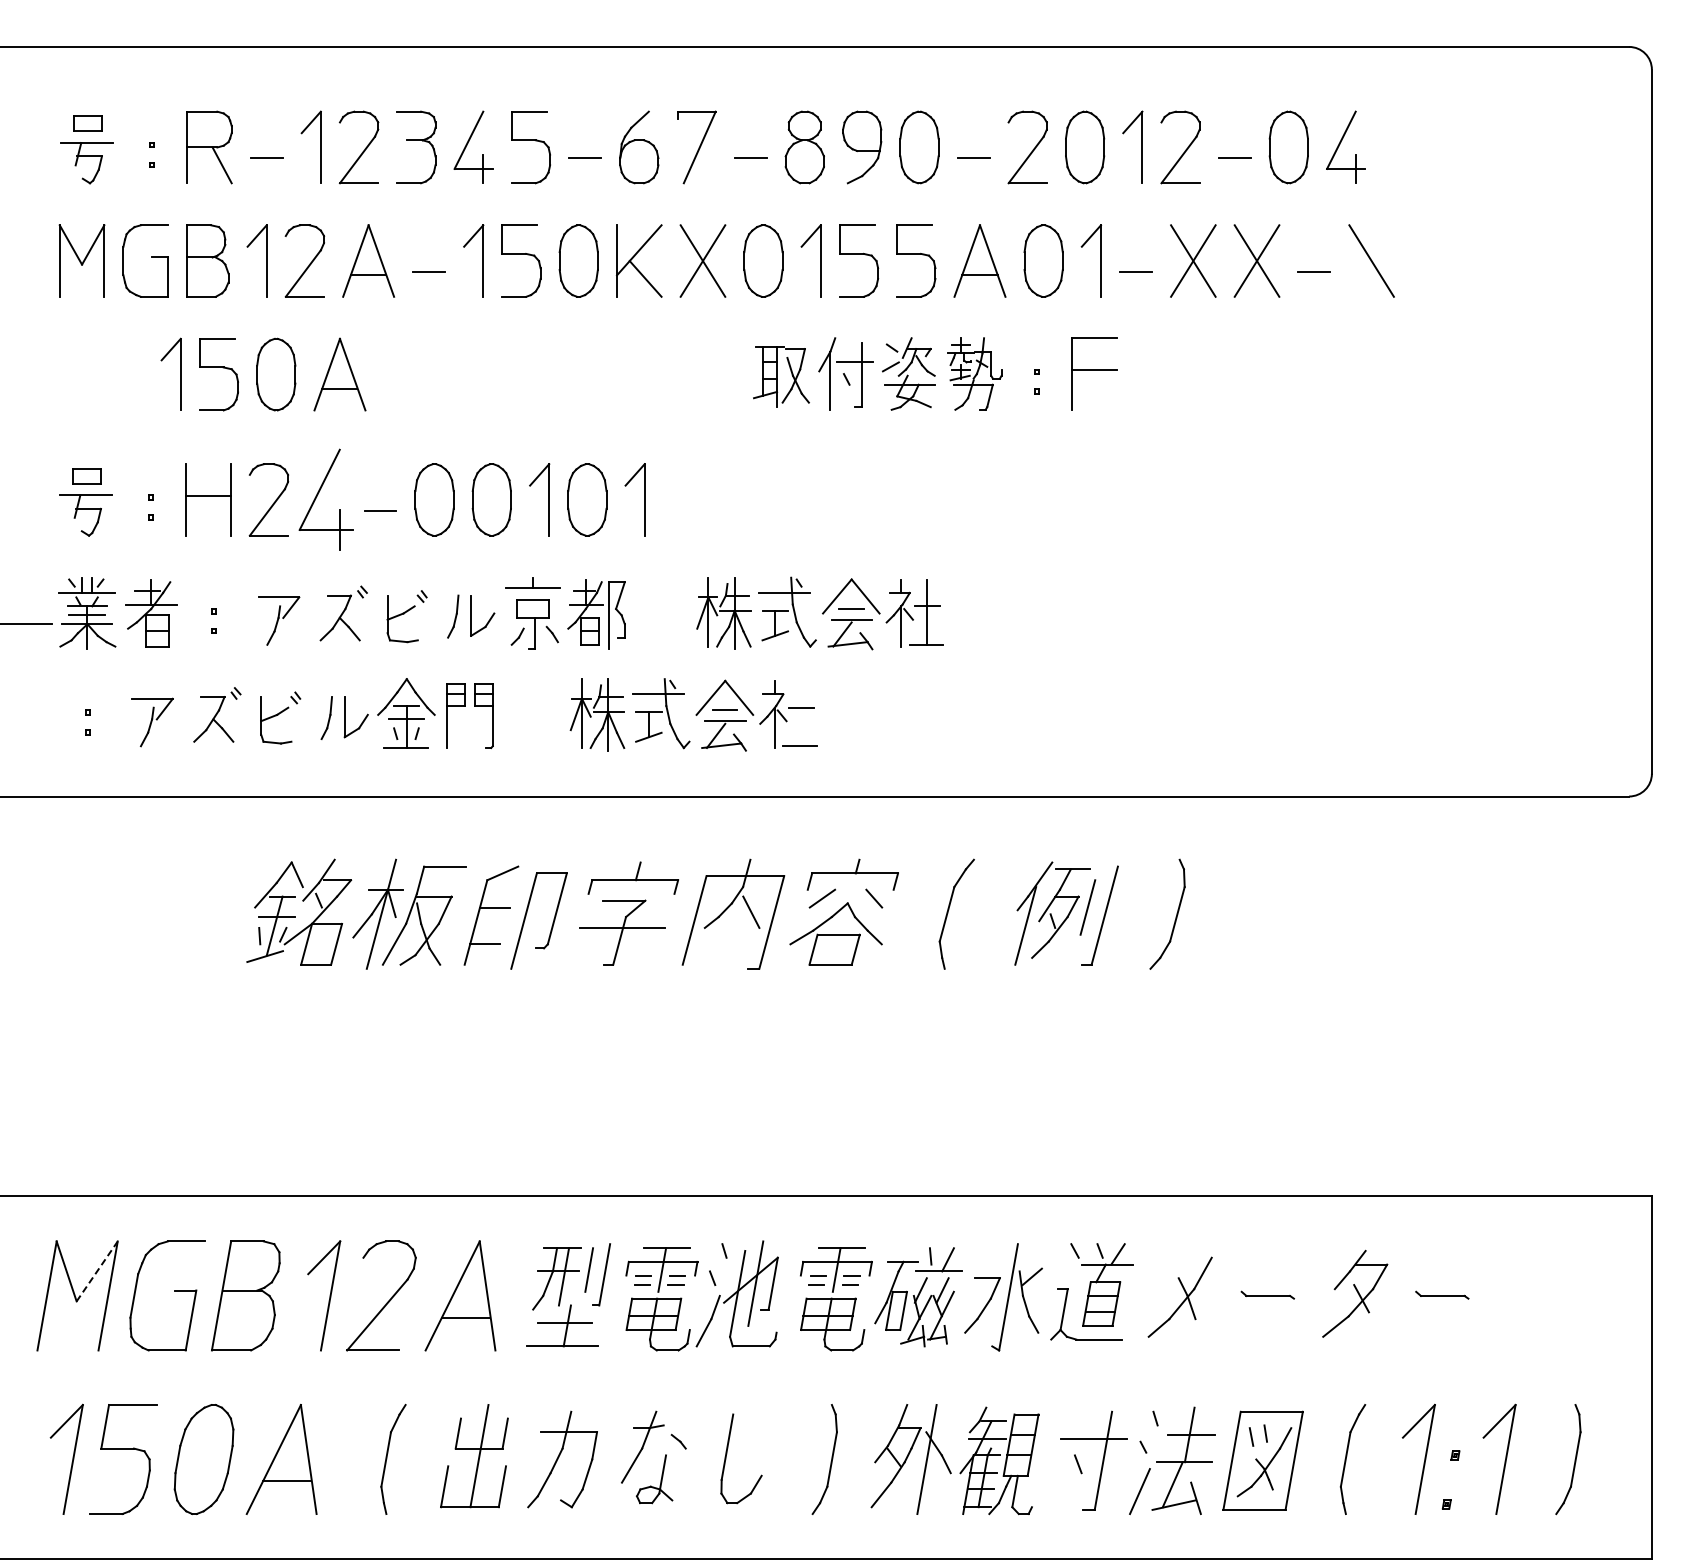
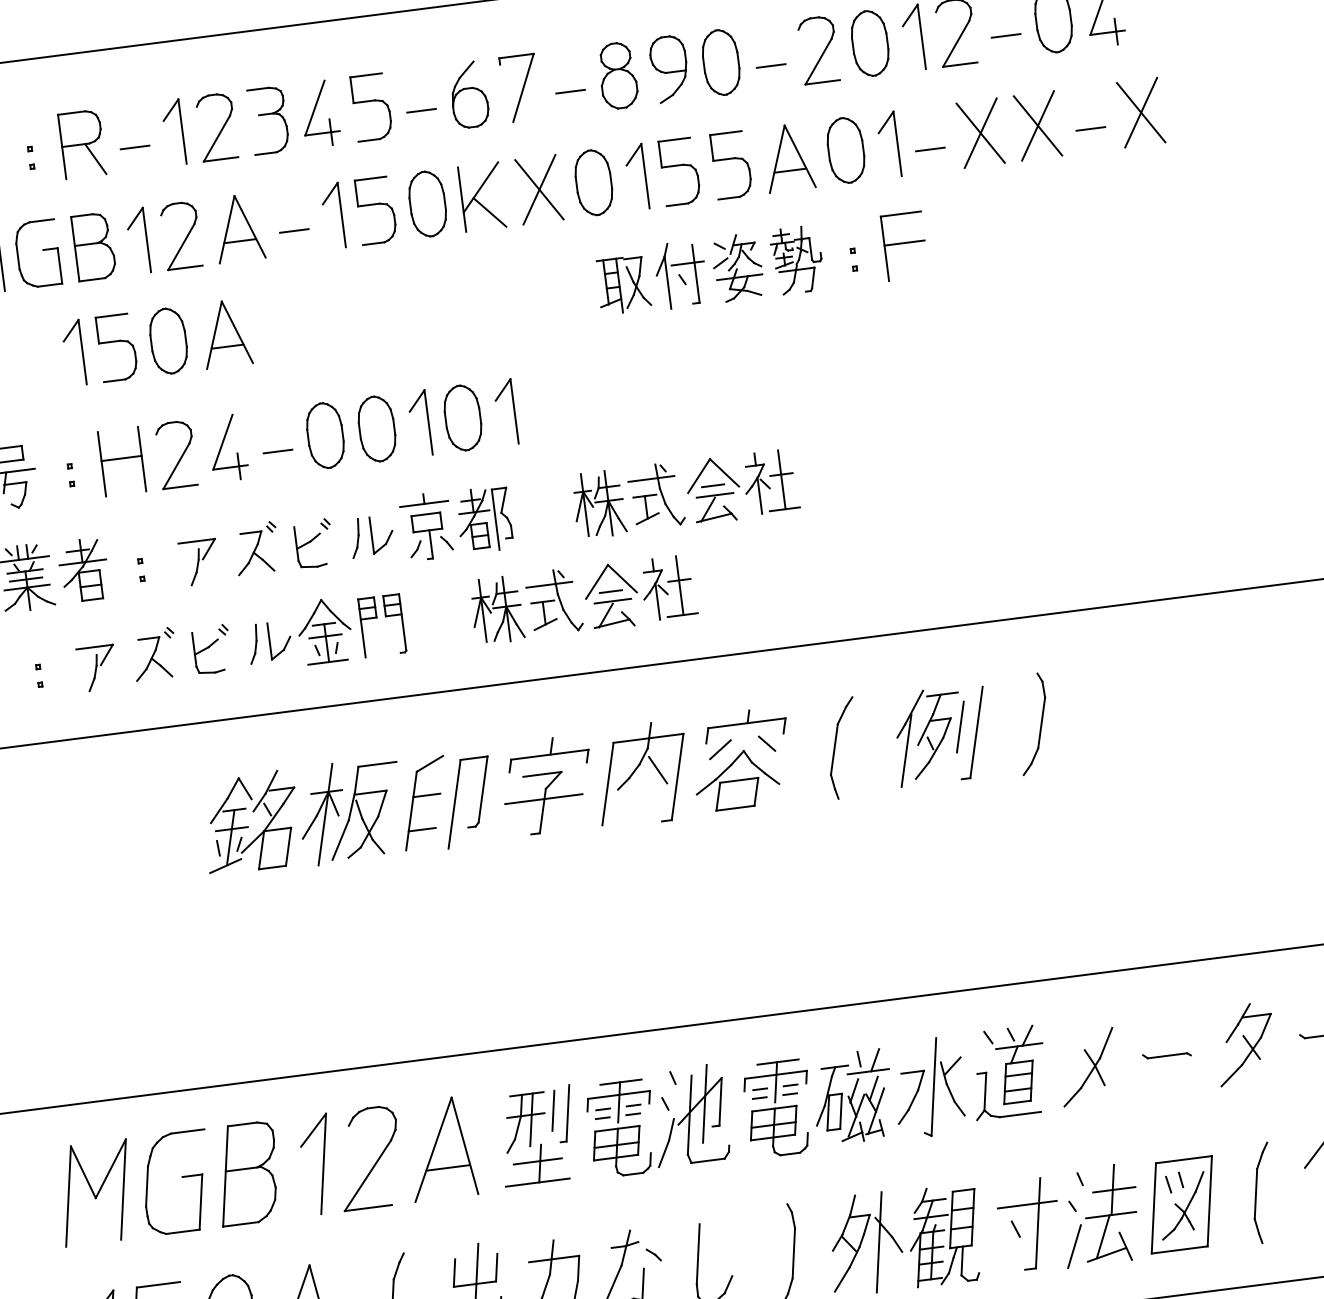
line: (1371, 260) -> (1140, 112), added
part: (325, 499) -> (227, 447), size x0.71
line: (800, 713) -> (679, 585), added
line: (97, 1271) -> (111, 1168), dashed -> solid

